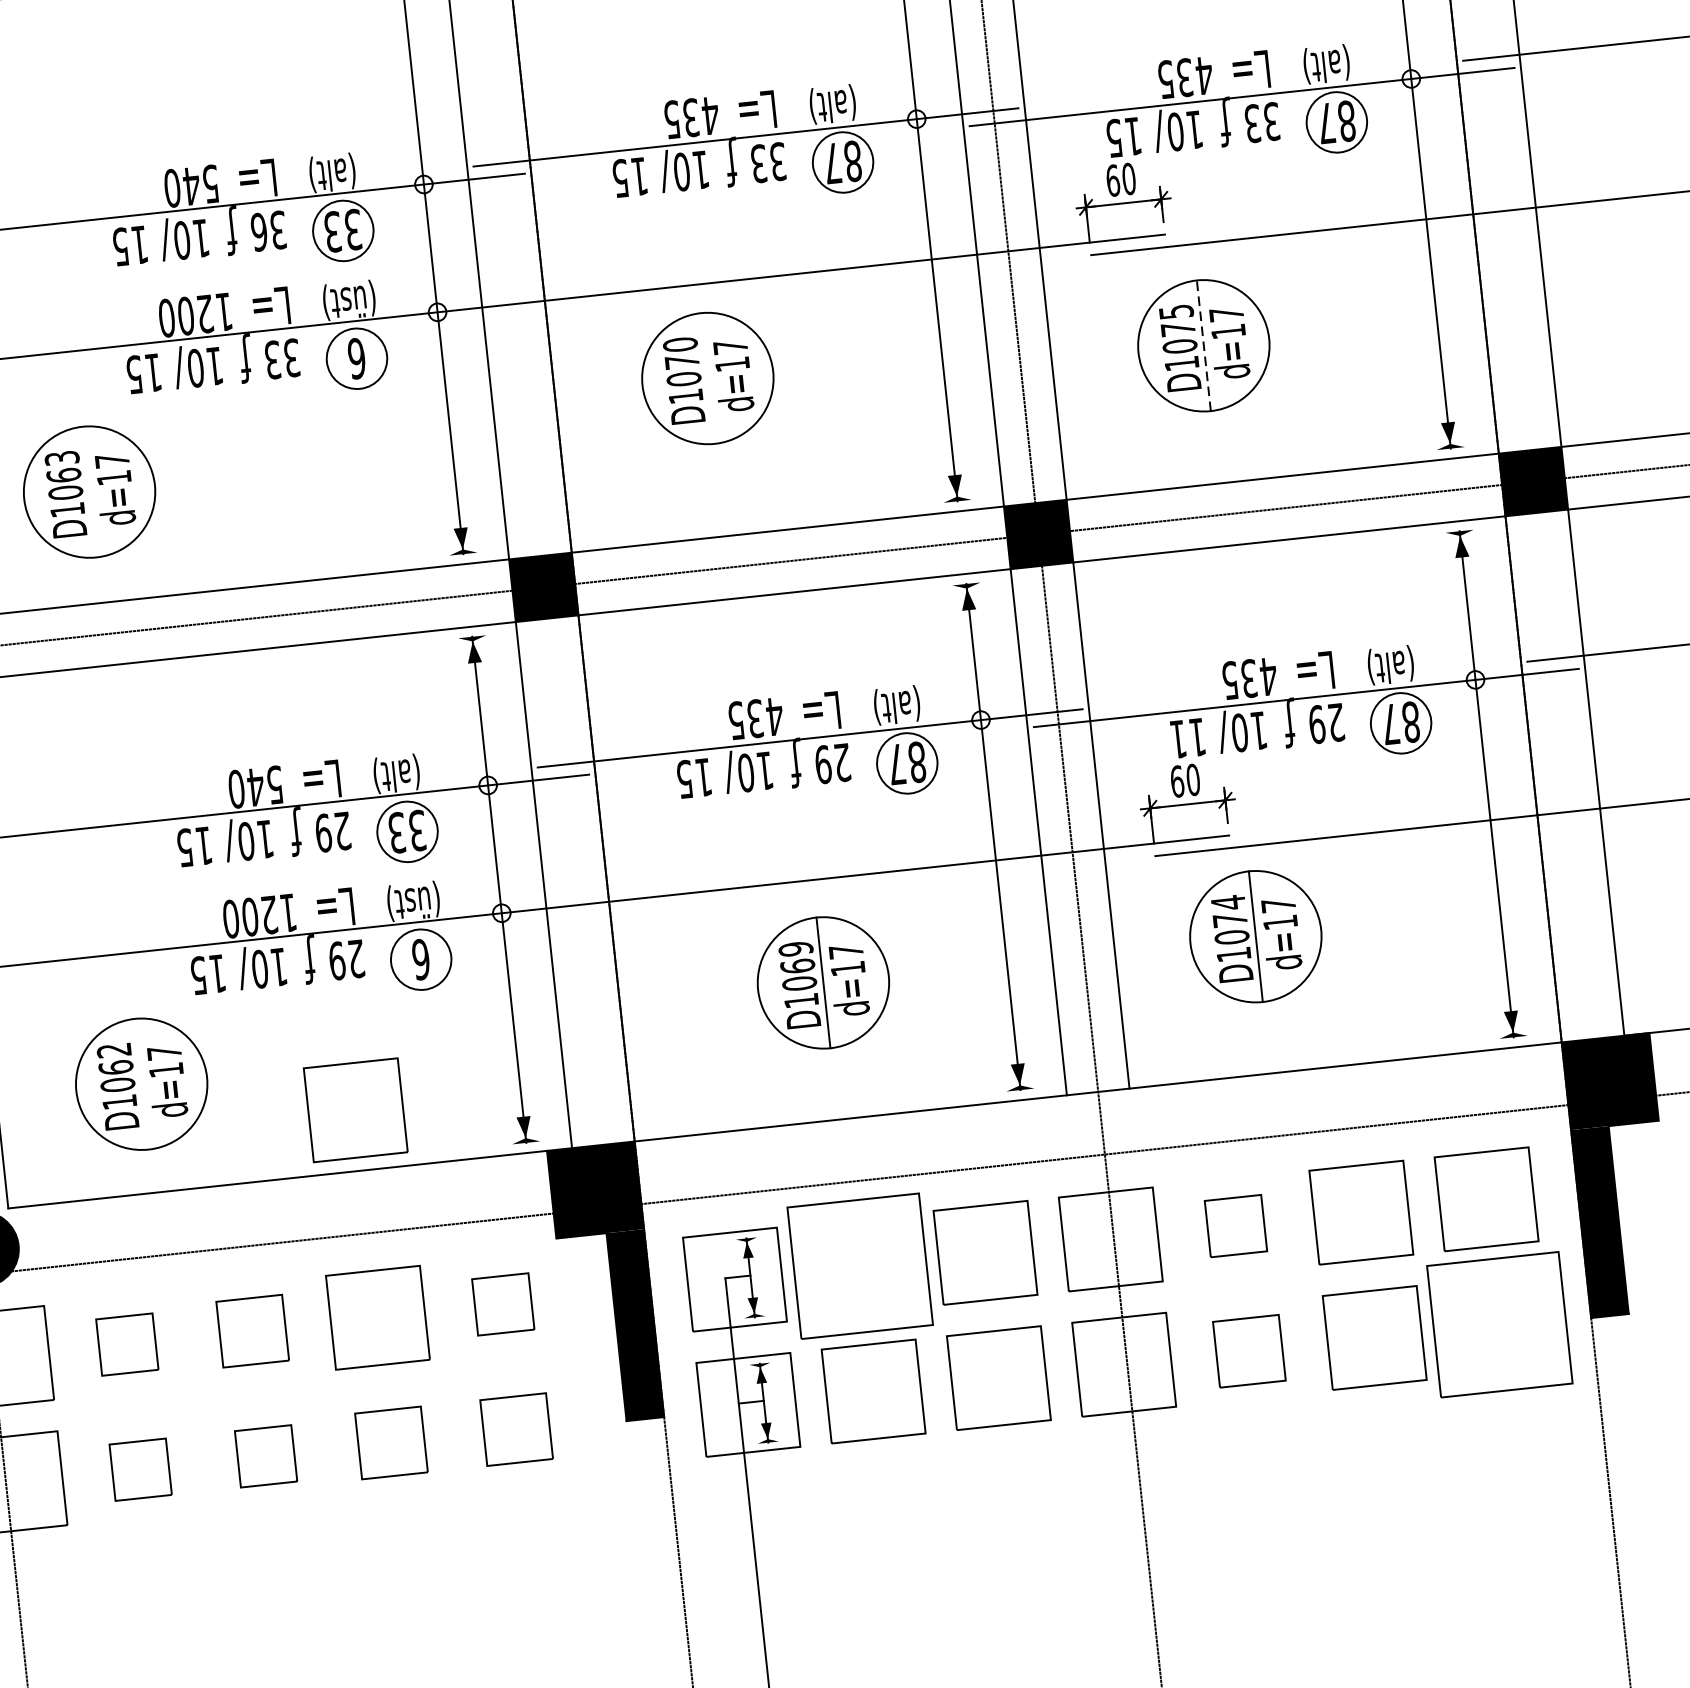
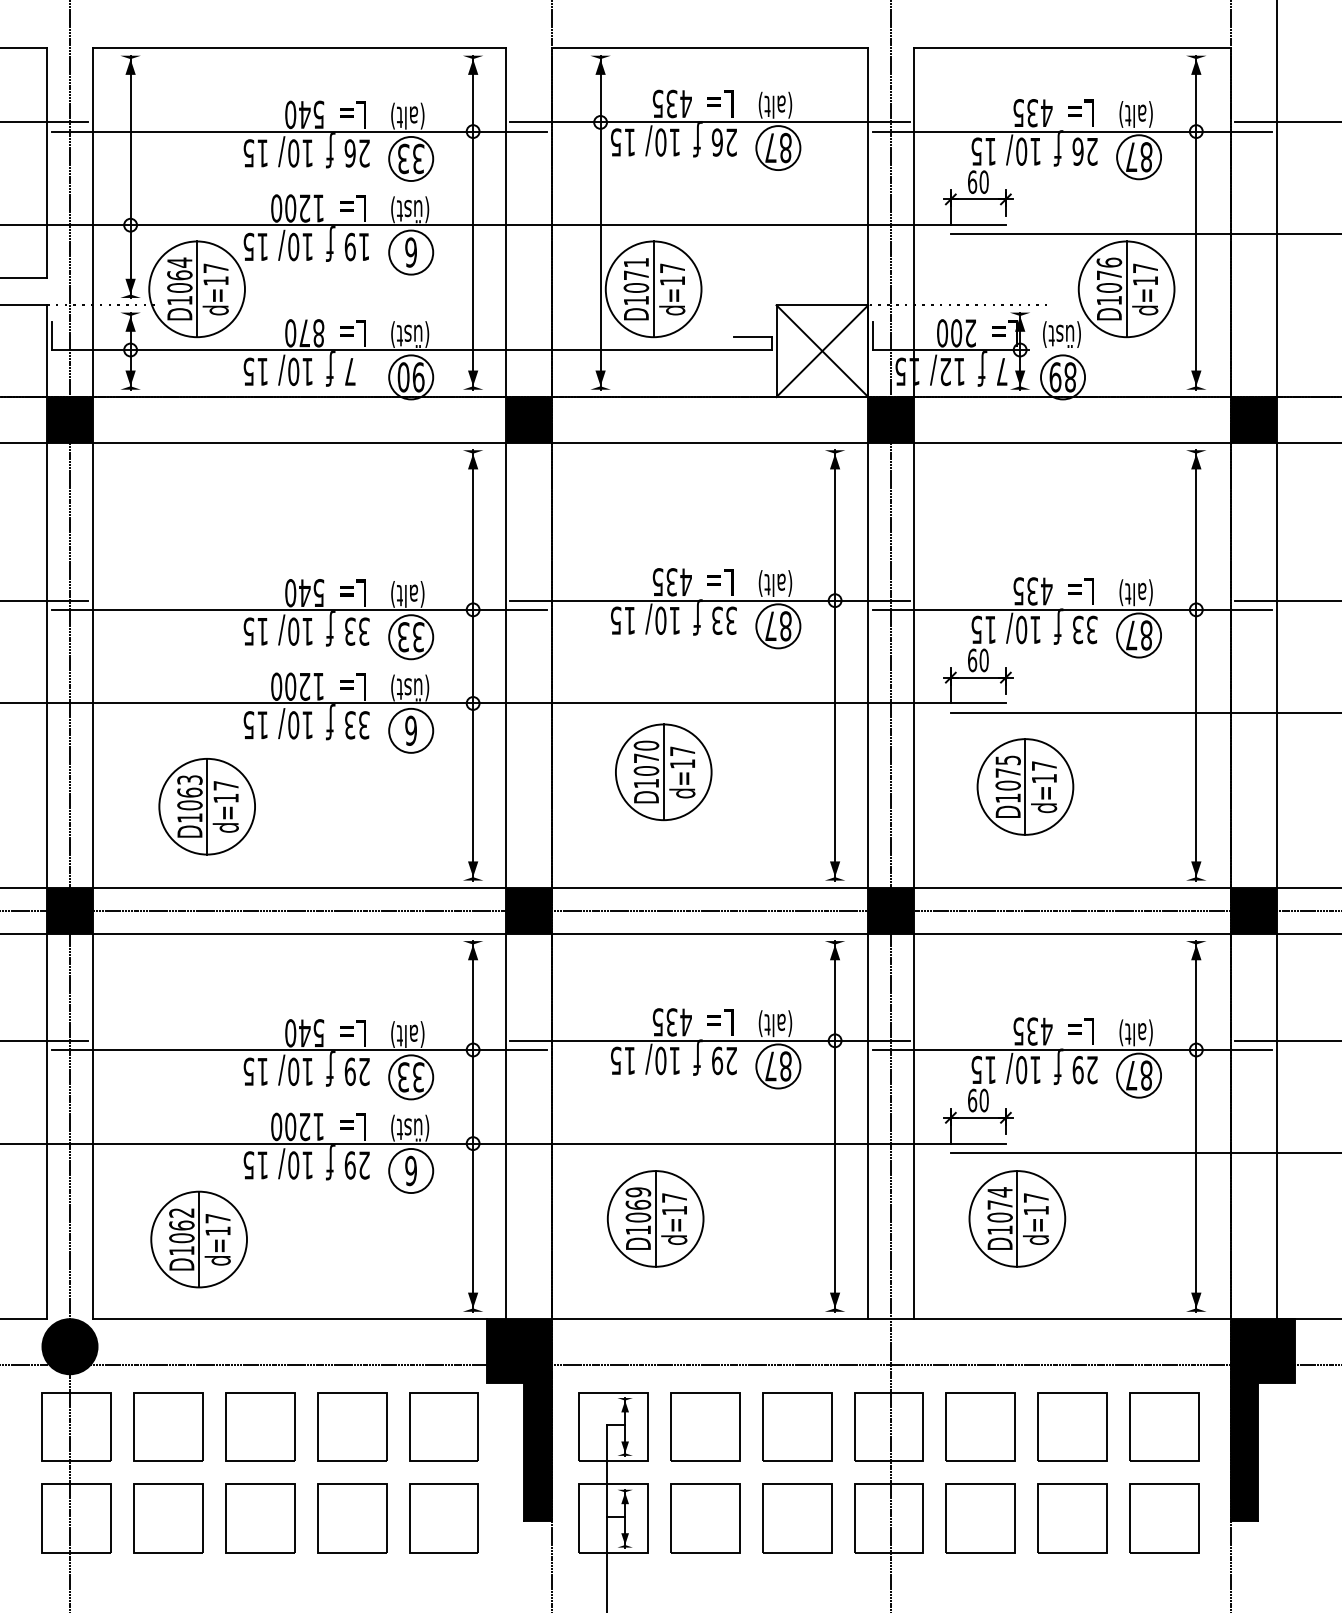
text: (258, 232) -> (349, 631), 36 -> 33
line: (1203, 346) -> (1025, 787), dashed -> solid
line: (707, 378) -> (663, 772), added
line: (89, 491) -> (207, 806), added
text: (1178, 738) -> (976, 1069), 11 -> 15
part: (823, 982) -> (655, 1218), moved
line: (142, 1084) -> (199, 1239), added
part: (356, 1109) -> (352, 1274), removed
part: (1235, 1225) -> (980, 1426), size x1.67
part: (860, 1265) -> (705, 1426), size x0.71
part: (502, 1303) -> (443, 1426), size x1.67
part: (1500, 1324) -> (1164, 1518), size x0.71
part: (252, 1330) -> (260, 1426), size x1.43
part: (127, 1343) -> (168, 1426), size x1.67
part: (1249, 1351) -> (980, 1518), size x1.43
part: (516, 1429) -> (443, 1518), size x1.43
part: (391, 1442) -> (352, 1518), size x1.43
part: (266, 1456) -> (260, 1518), size x1.67
part: (140, 1469) -> (168, 1518), size x1.67

